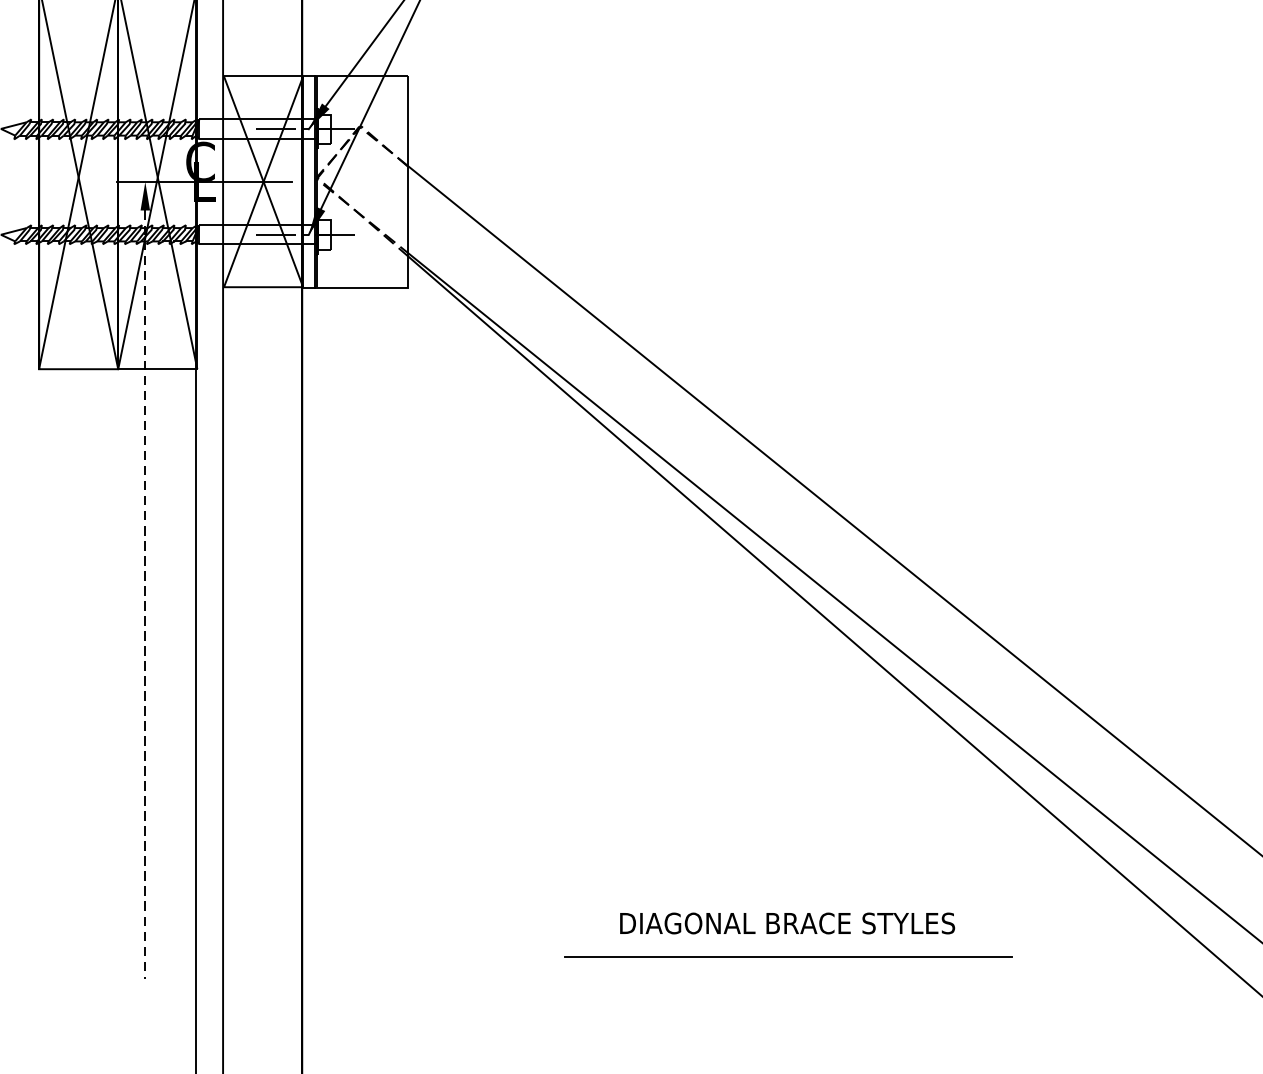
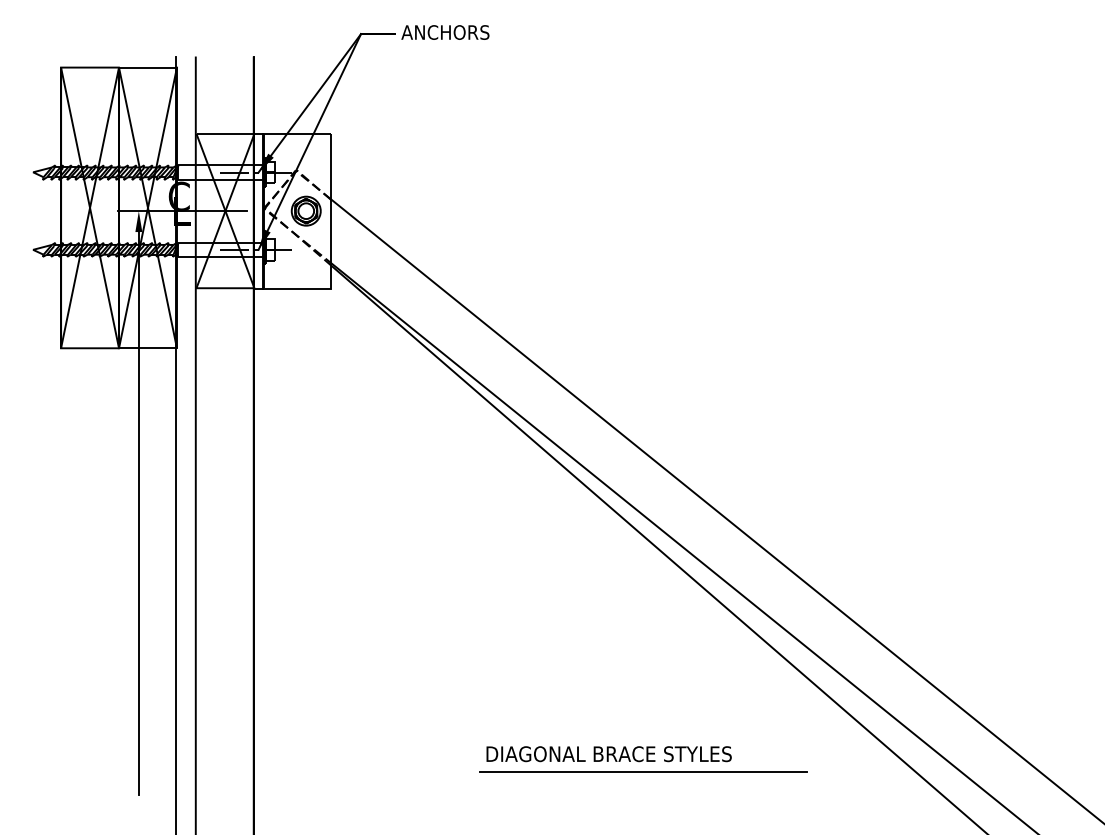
part: (372, 181) -> (305, 210), added
line: (144, 594) -> (138, 513), dashed -> solid
line: (788, 956) -> (643, 771), moved

